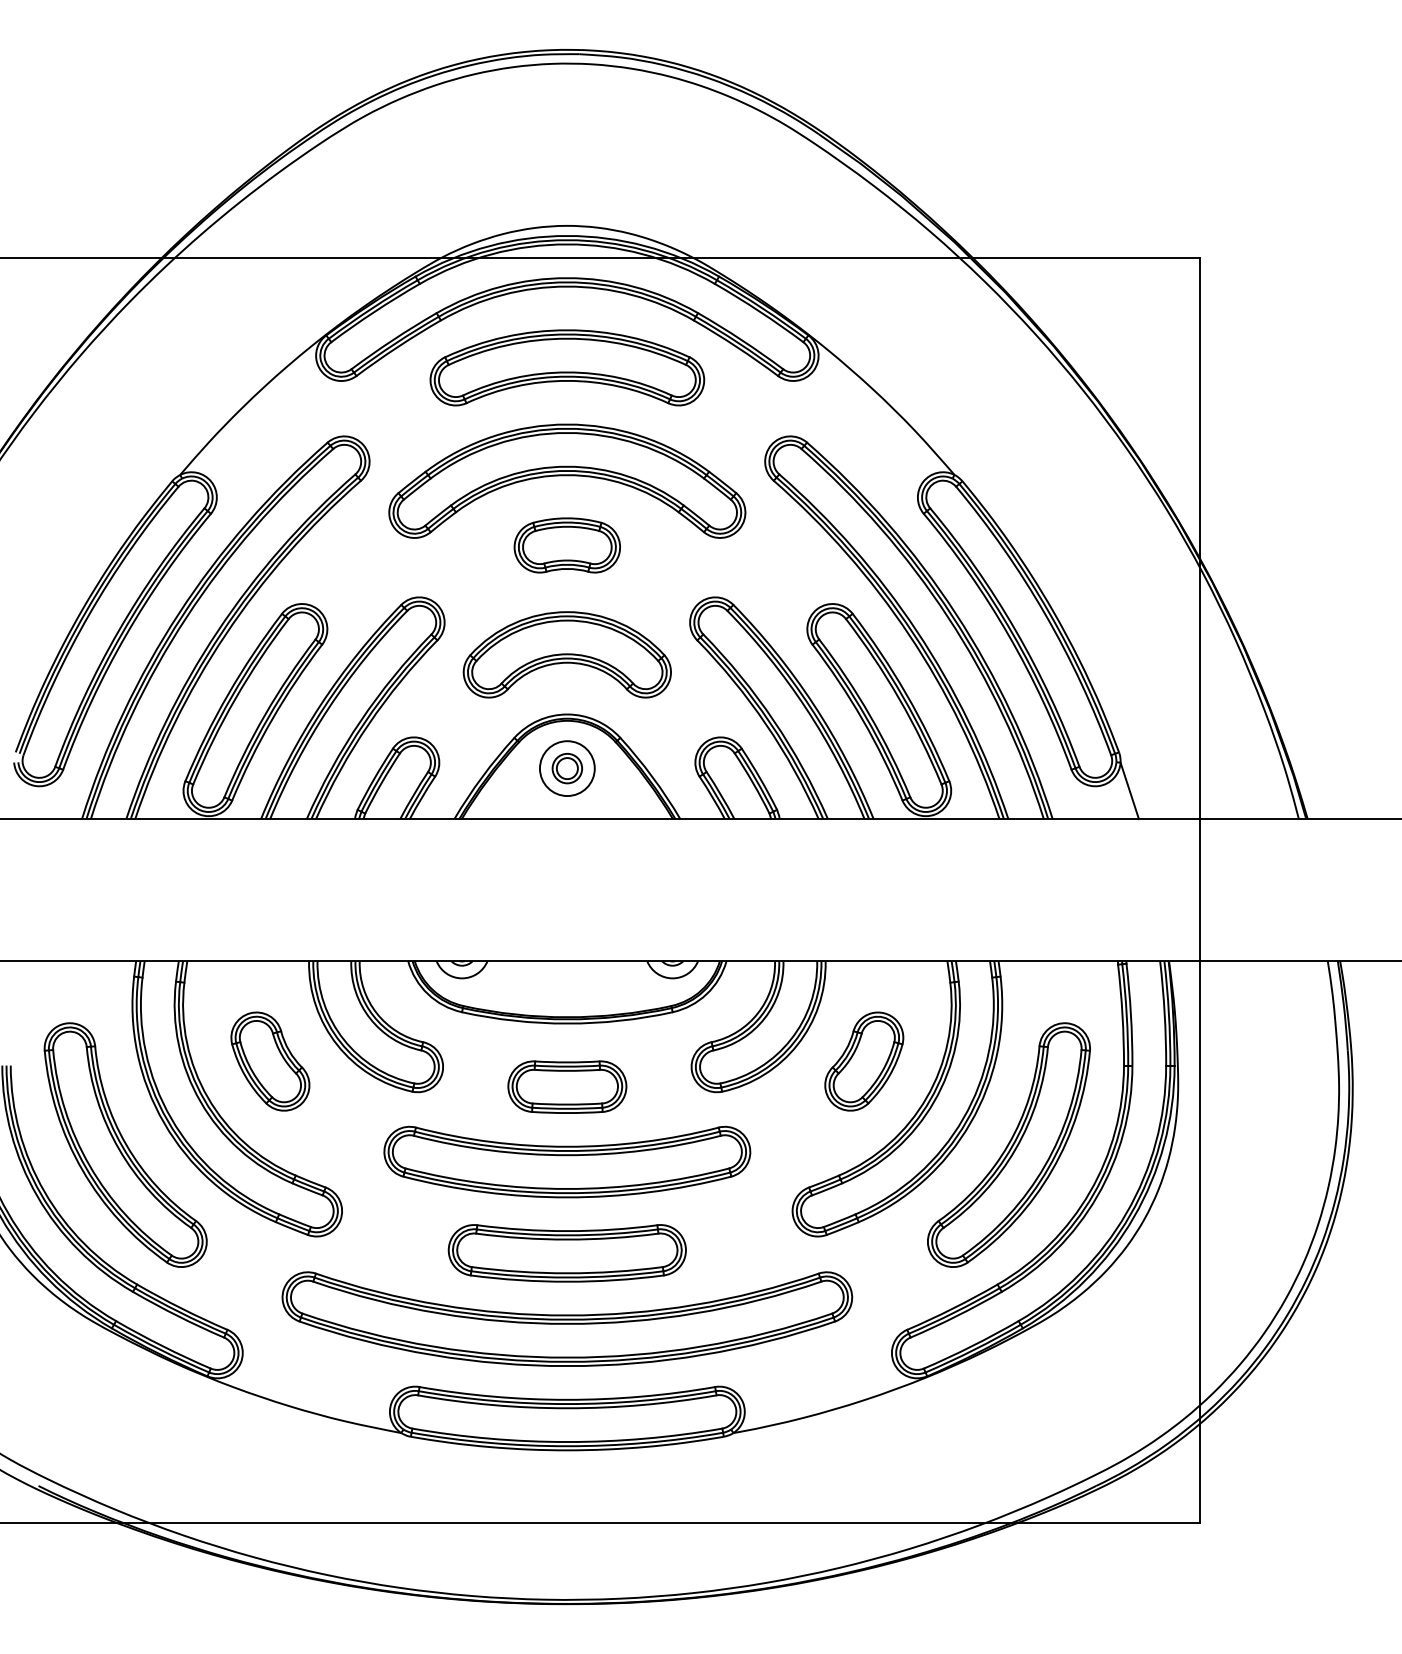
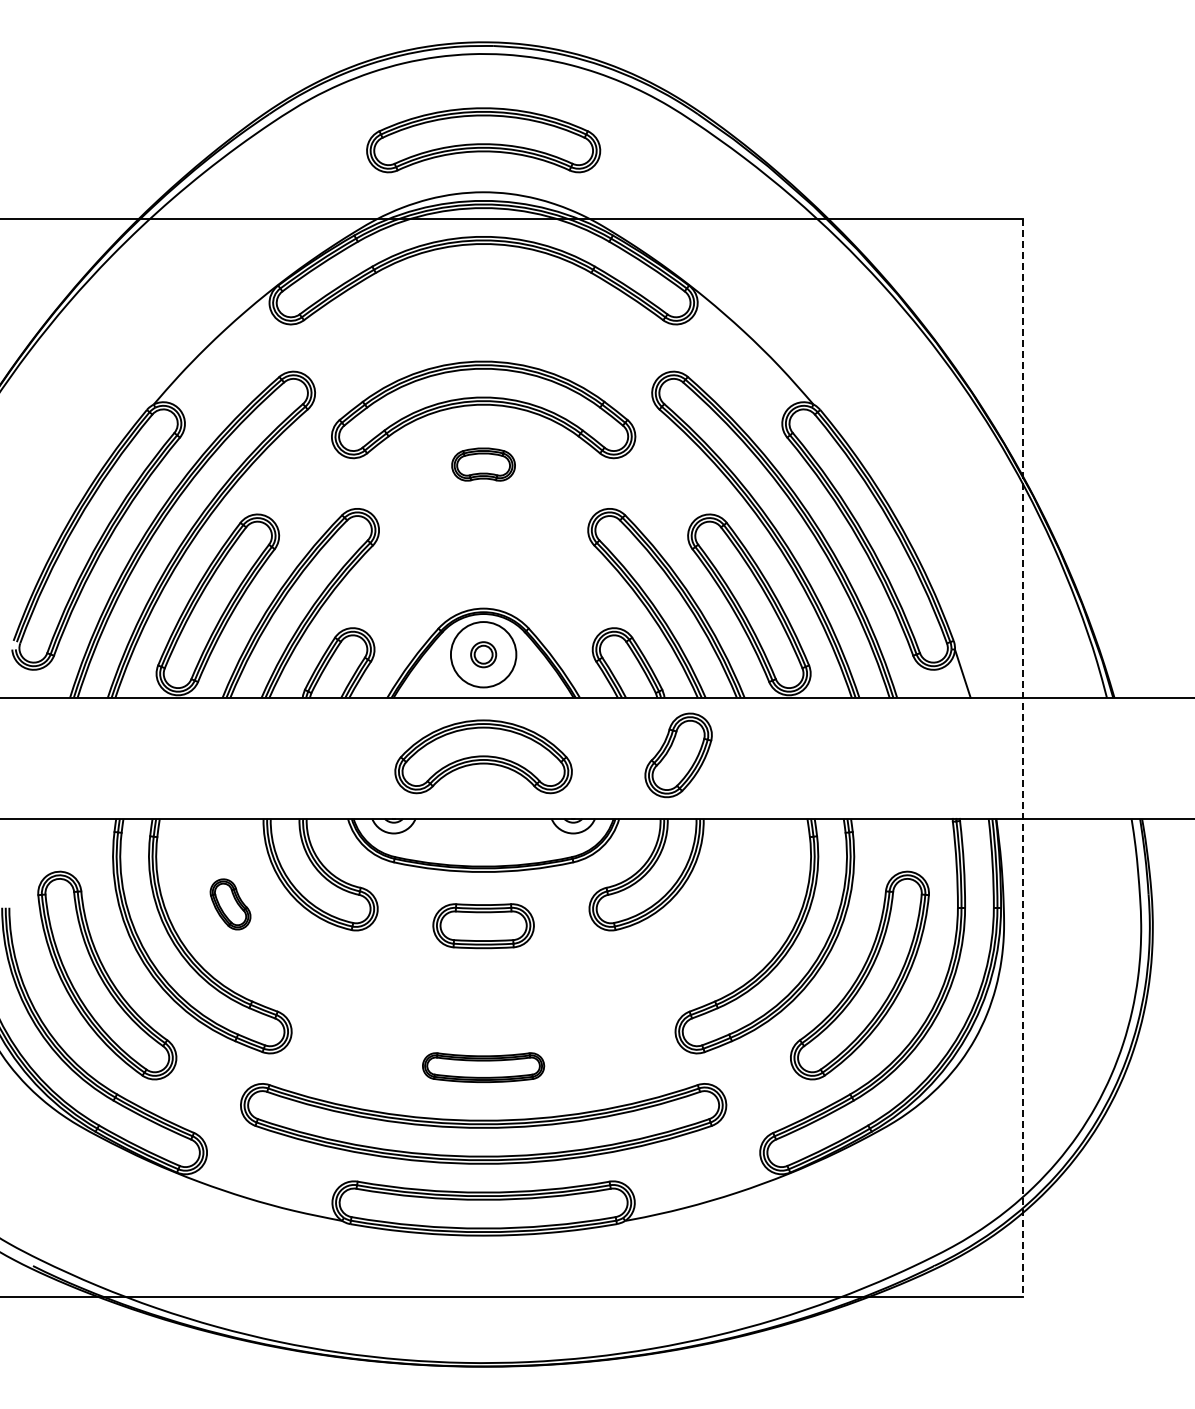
part: (567, 368) -> (483, 140), moved
part: (567, 545) -> (483, 464), size x0.7
part: (567, 654) -> (483, 756), moved
circle: (567, 768) -> (483, 654), size x1.4
line: (1199, 890) -> (1022, 758), solid -> dashed
part: (270, 1061) -> (230, 904), size x0.6
part: (864, 1061) -> (678, 755), moved
part: (567, 1161) -> (483, 989), removed
part: (567, 1253) -> (483, 1067), size x0.6

